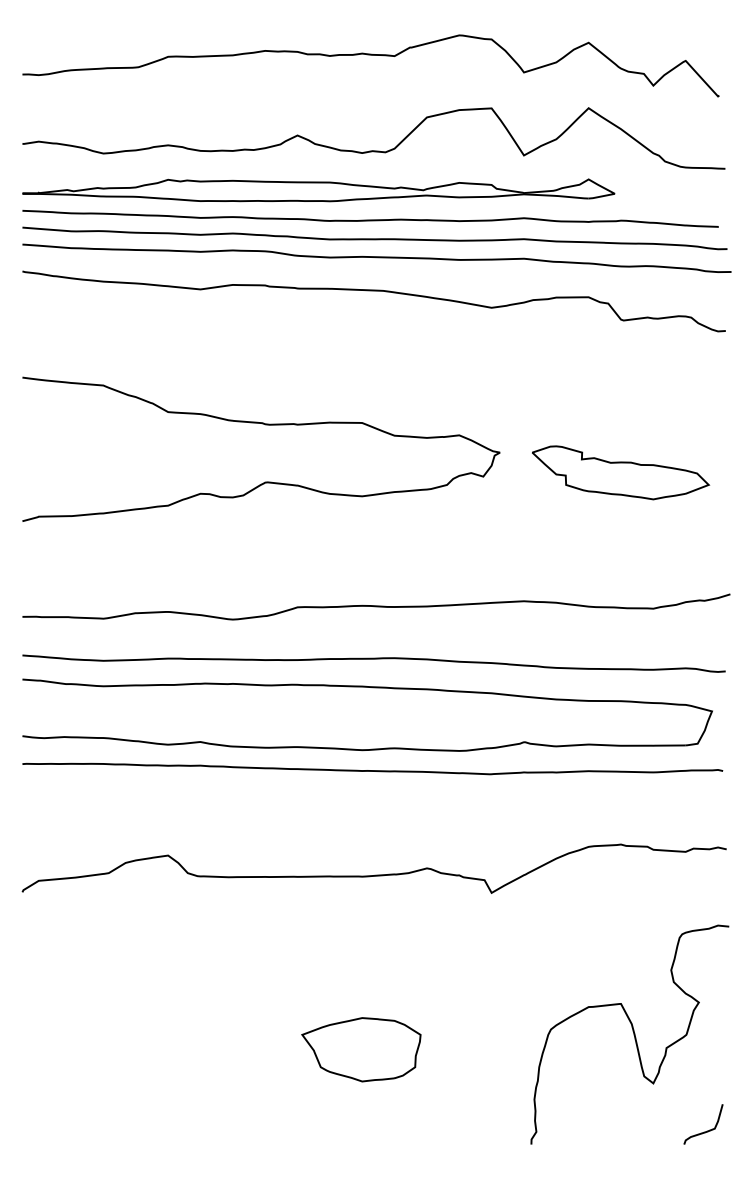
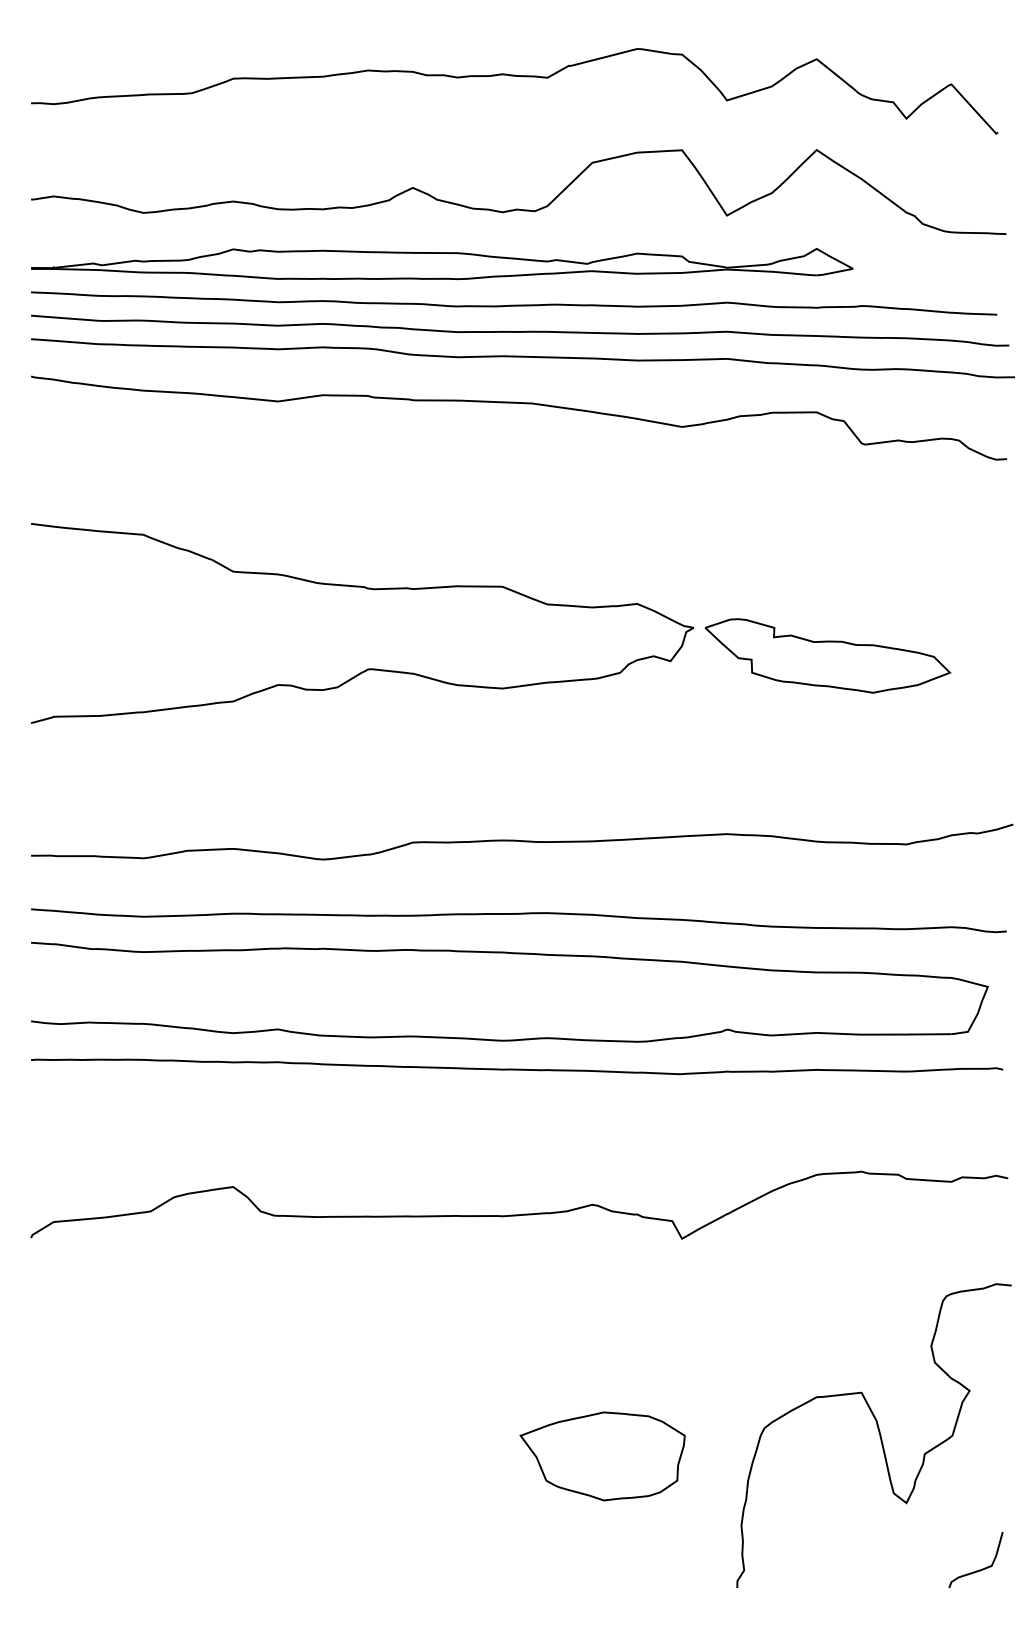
part: (621, 472) -> (828, 655), moved
part: (361, 1049) -> (602, 1456), moved

